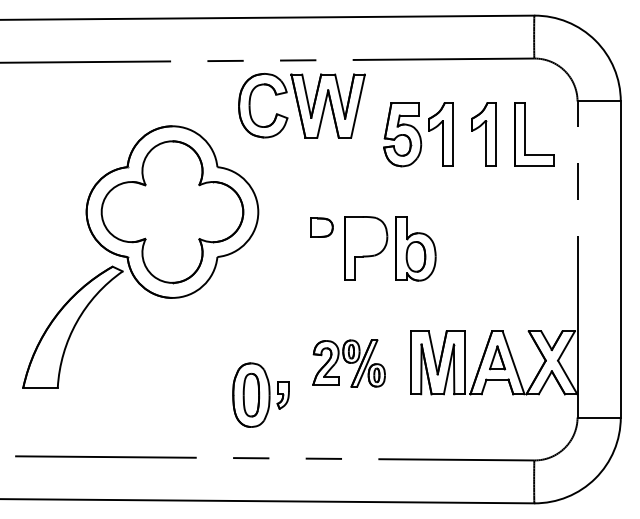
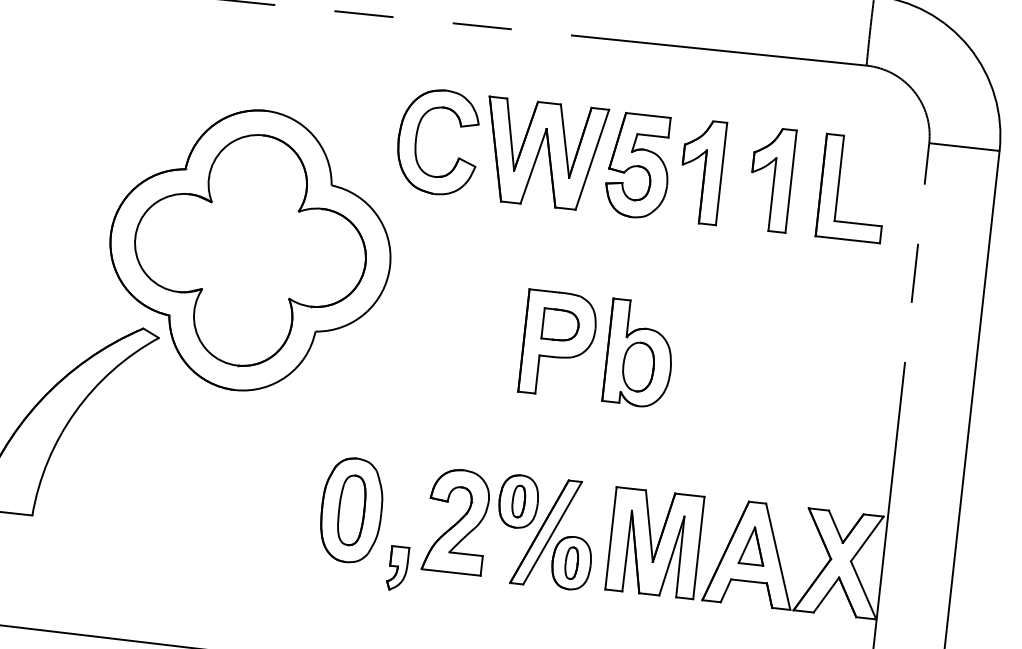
part: (301, 105) -> (500, 148), moved
part: (321, 227) -> (560, 324), moved
part: (349, 363) -> (511, 528), size x1.43
part: (251, 394) -> (352, 509), moved

